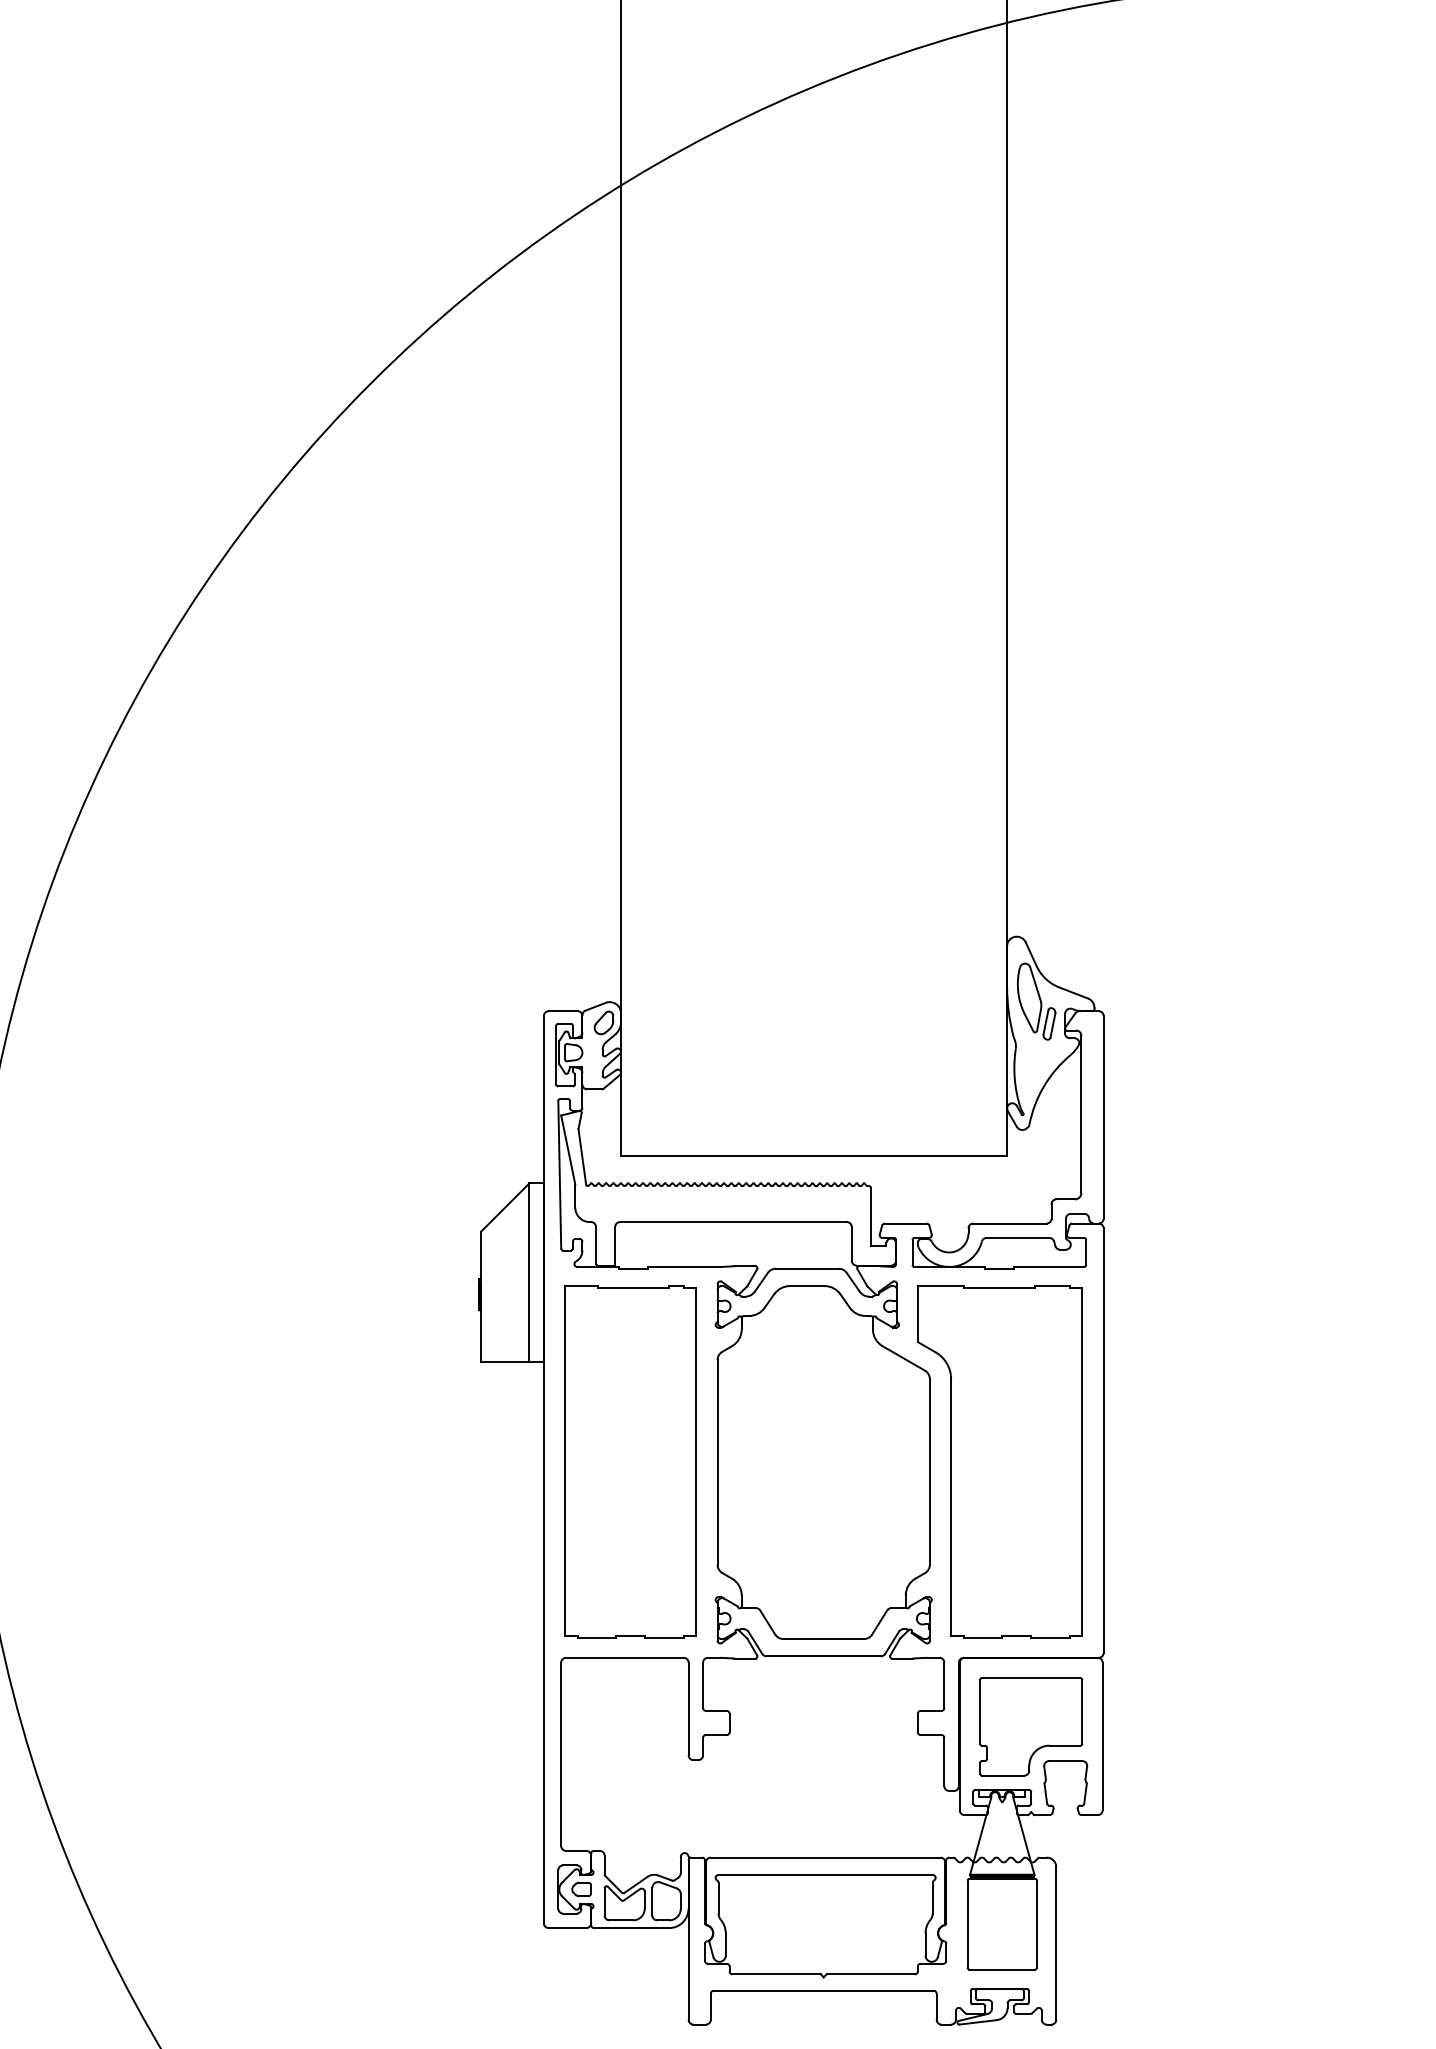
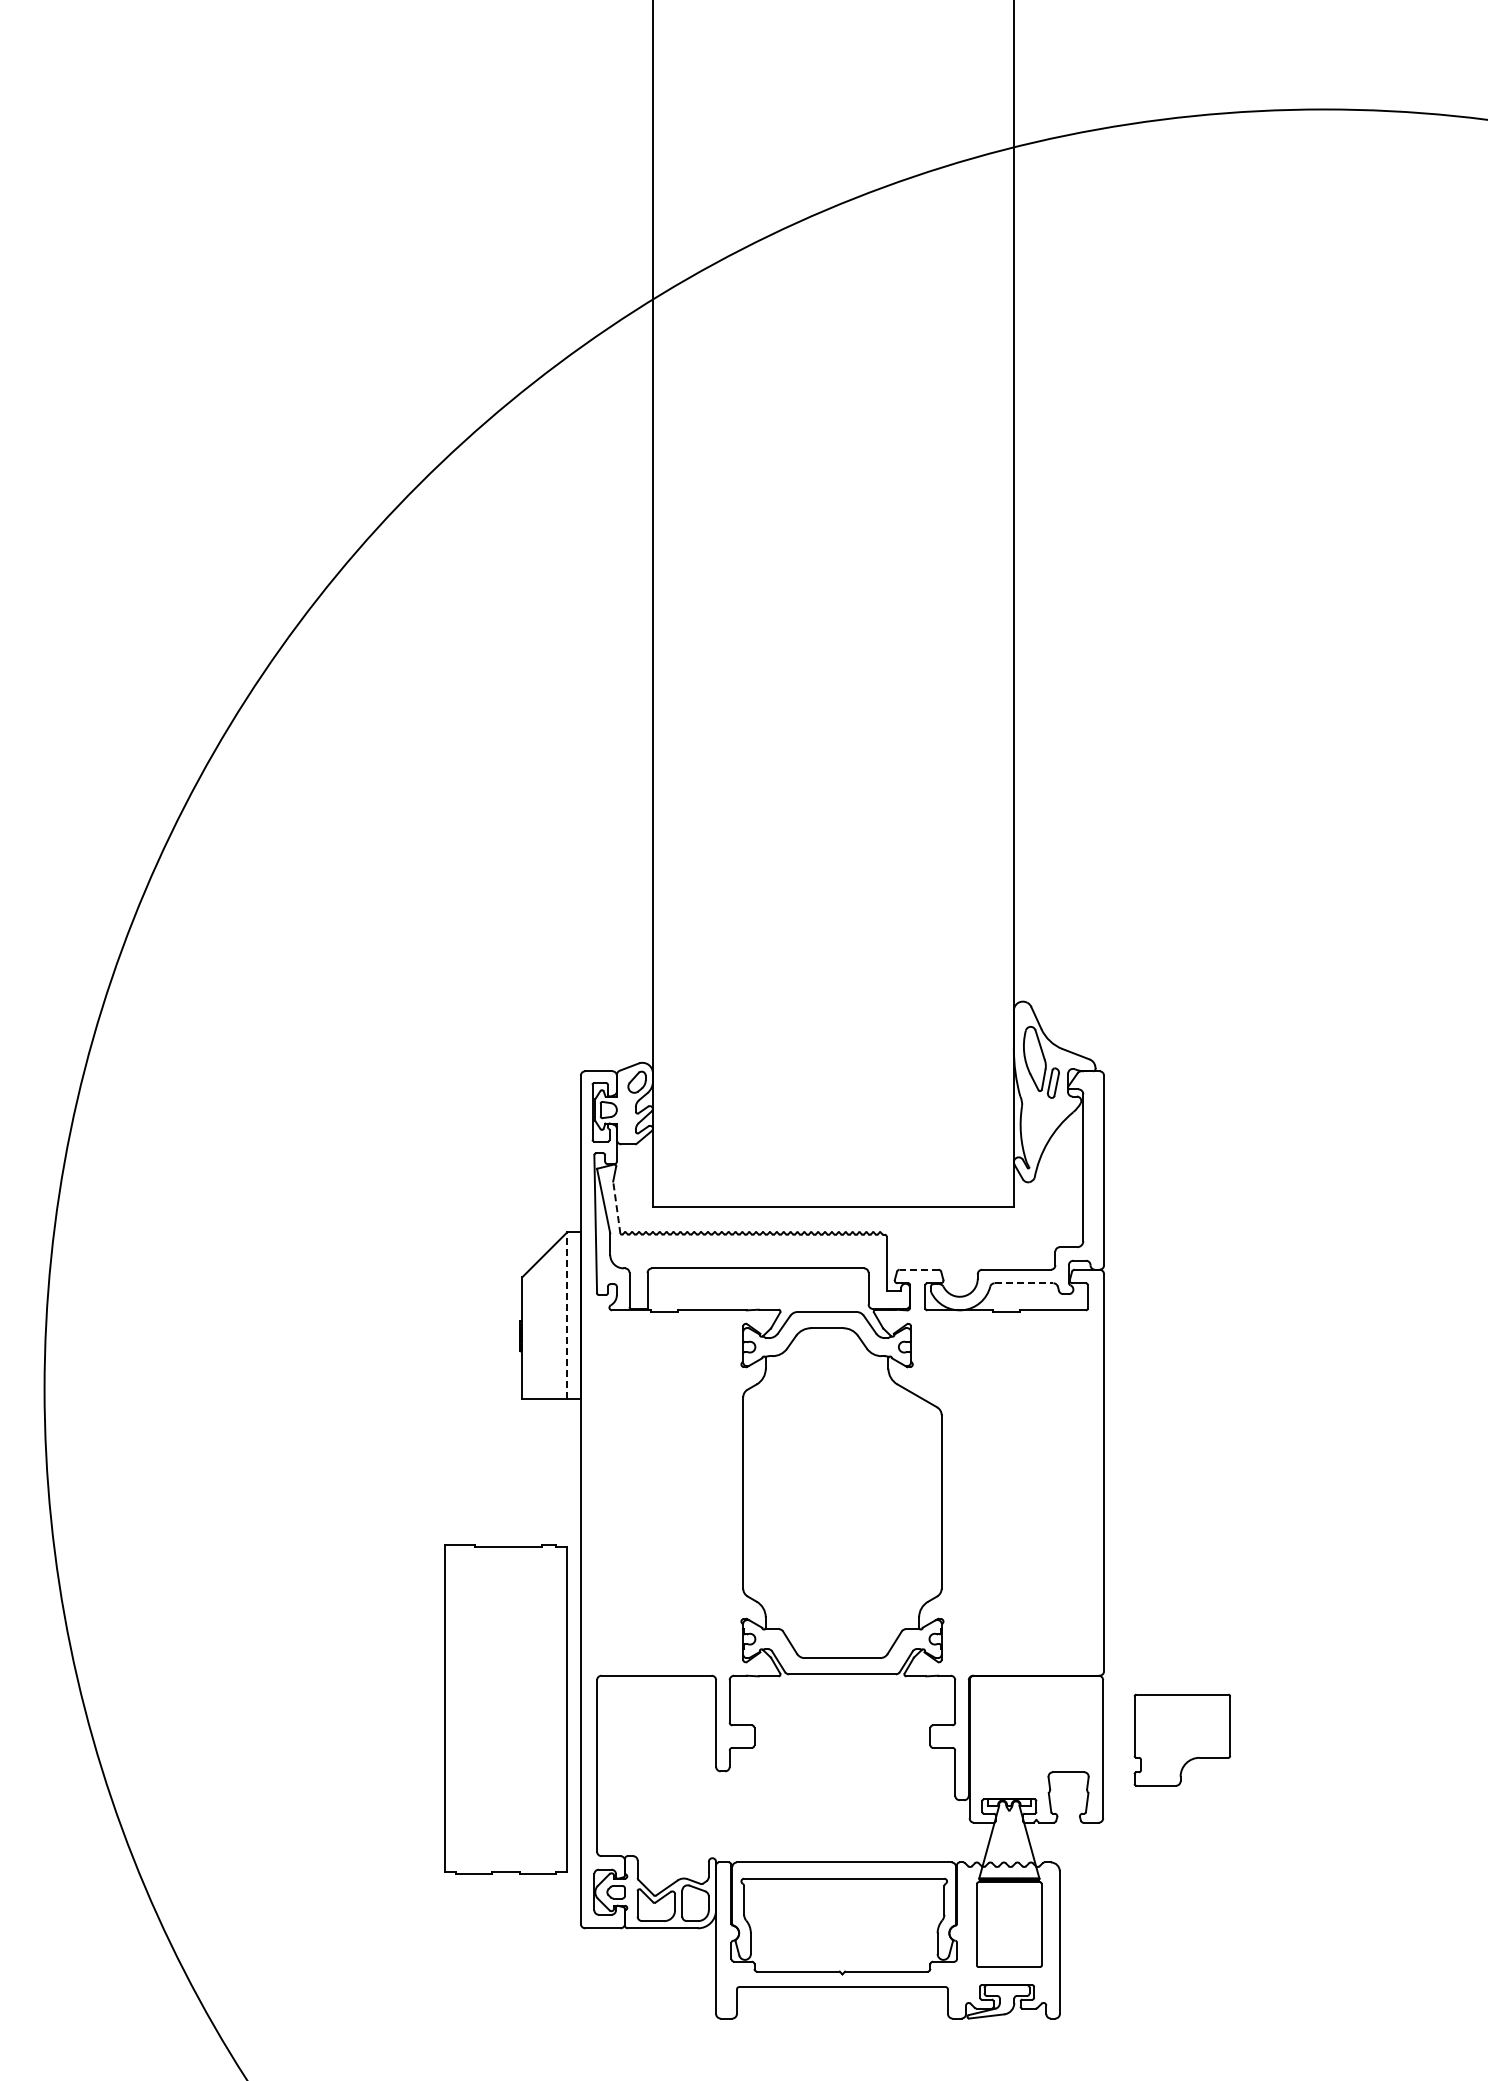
line: (582, 1156) -> (616, 1207), solid -> dashed
line: (905, 1223) -> (918, 1269), solid -> dashed
line: (1018, 1238) -> (1024, 1283), solid -> dashed
line: (529, 1272) -> (567, 1315), solid -> dashed
part: (630, 1461) -> (505, 1709), moved
part: (999, 1461) -> (1006, 1492), removed
part: (1030, 1726) -> (1181, 1739), moved

